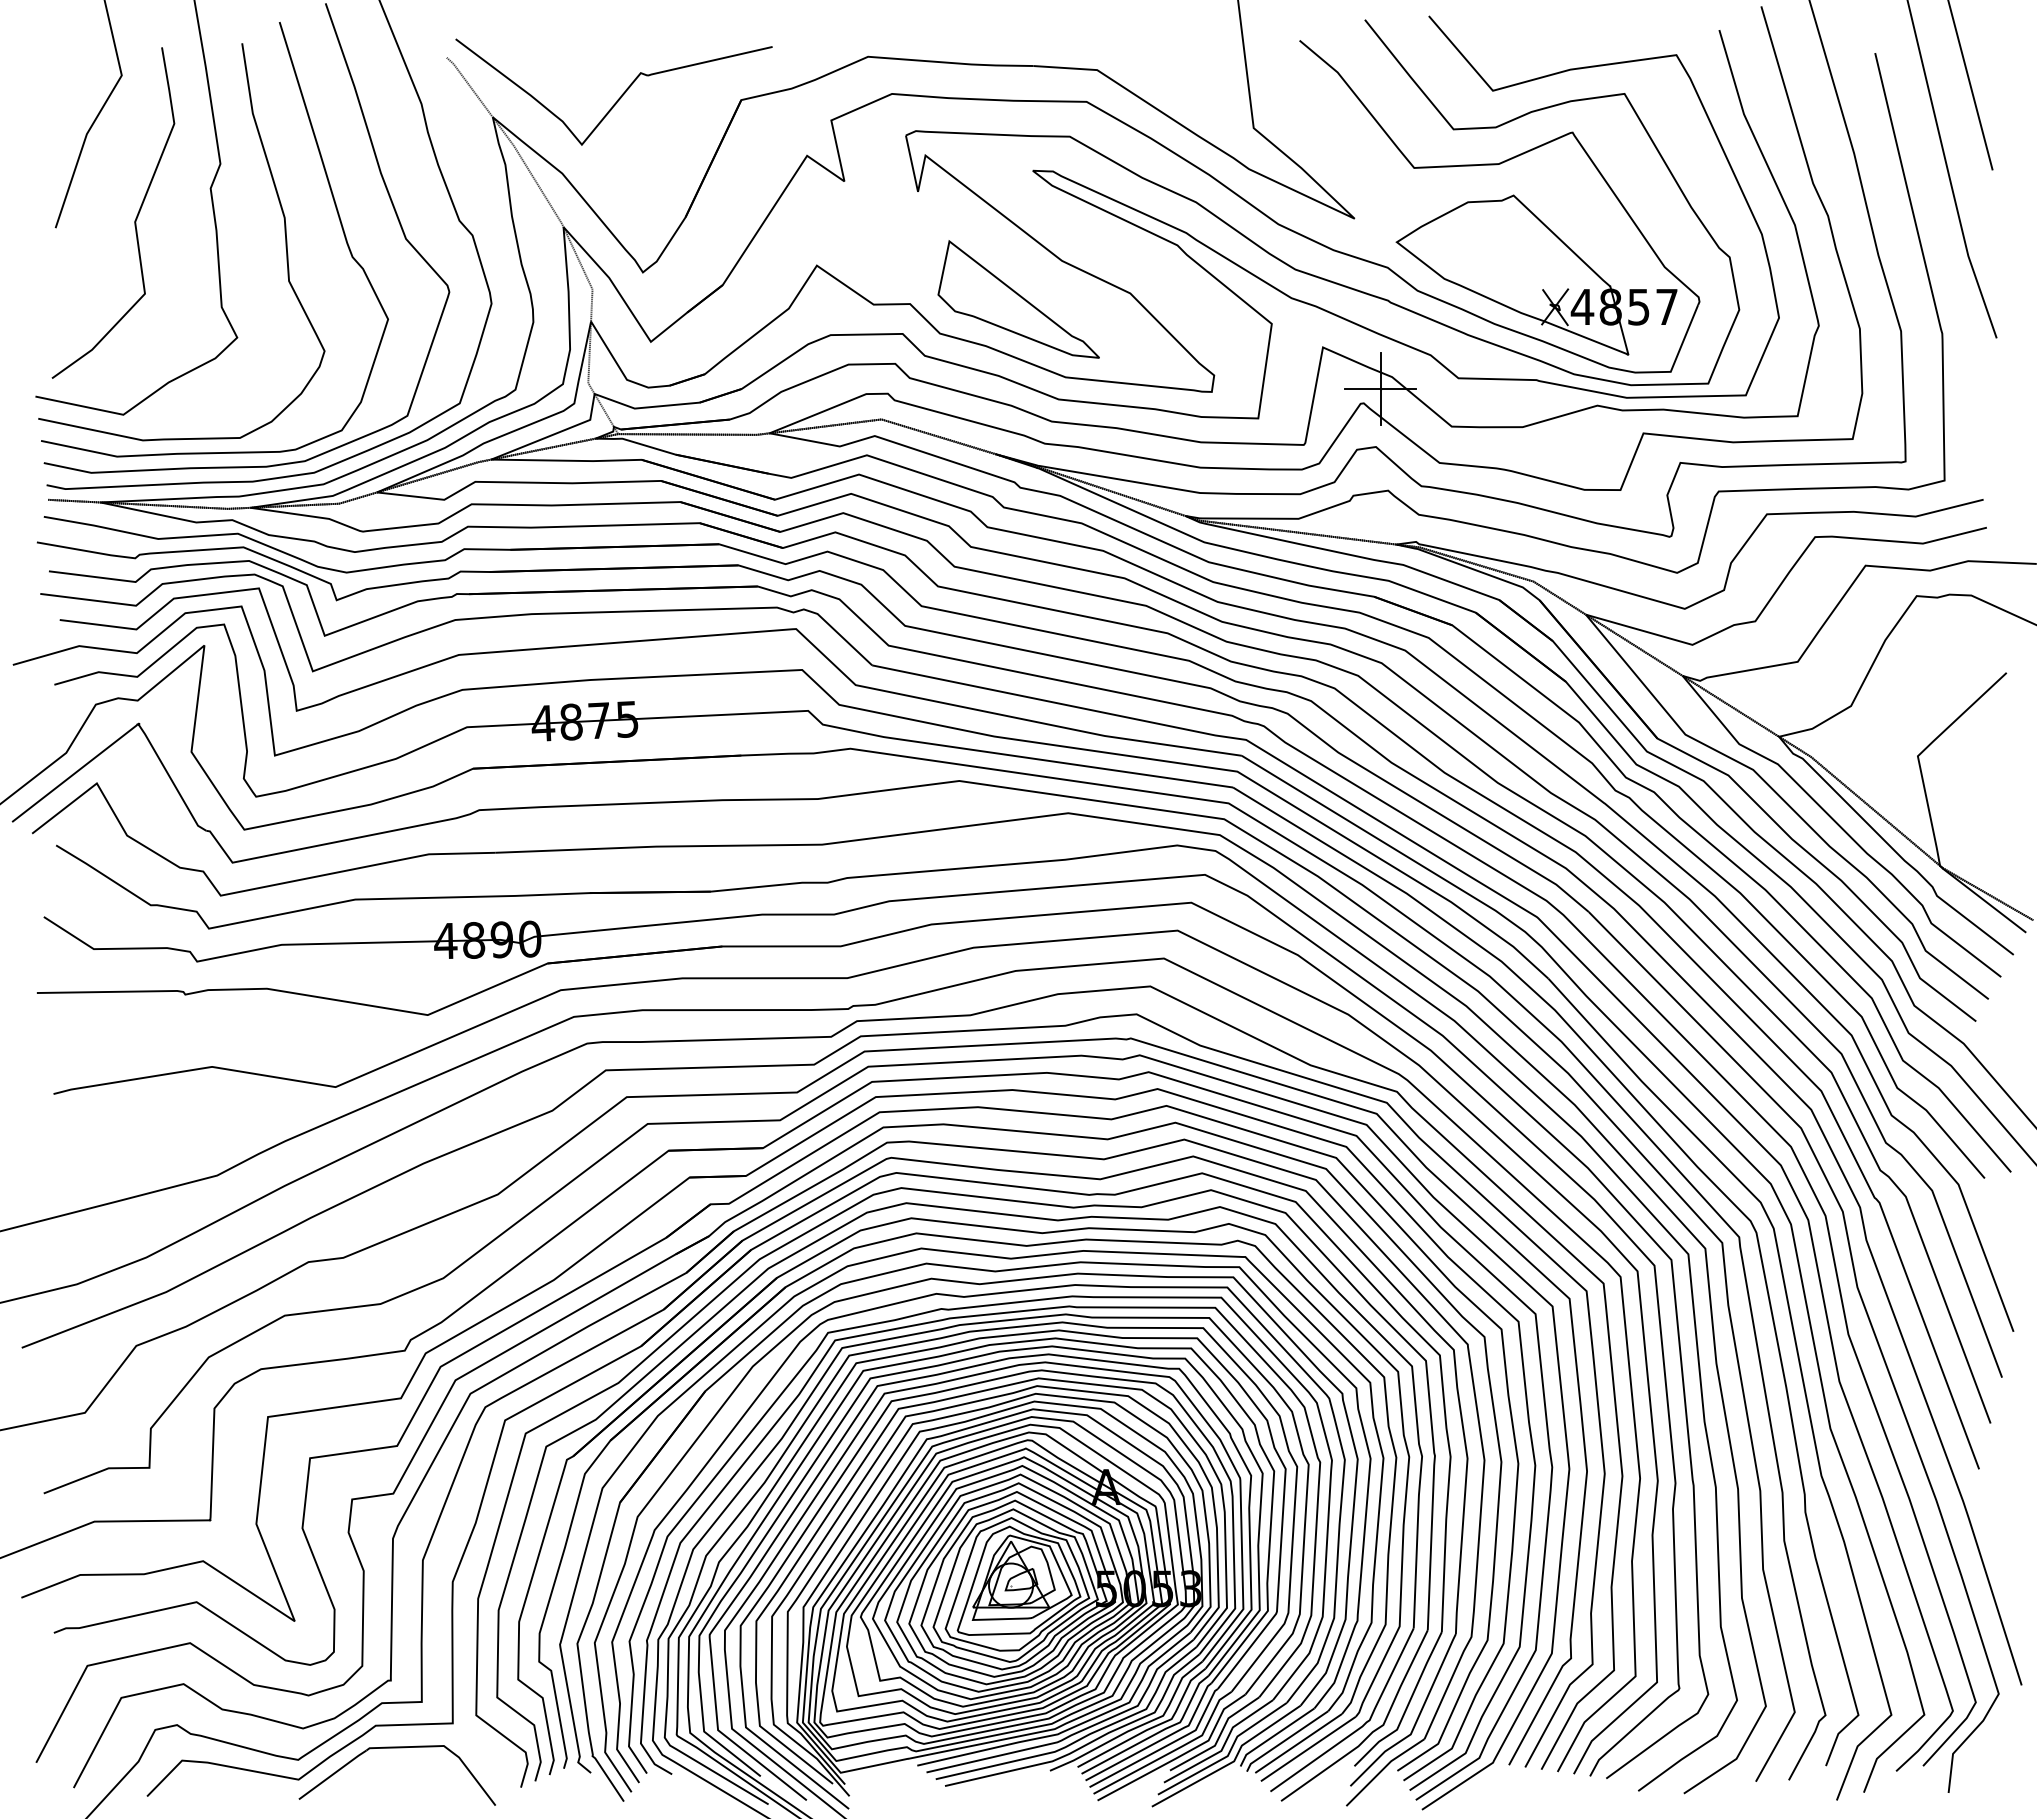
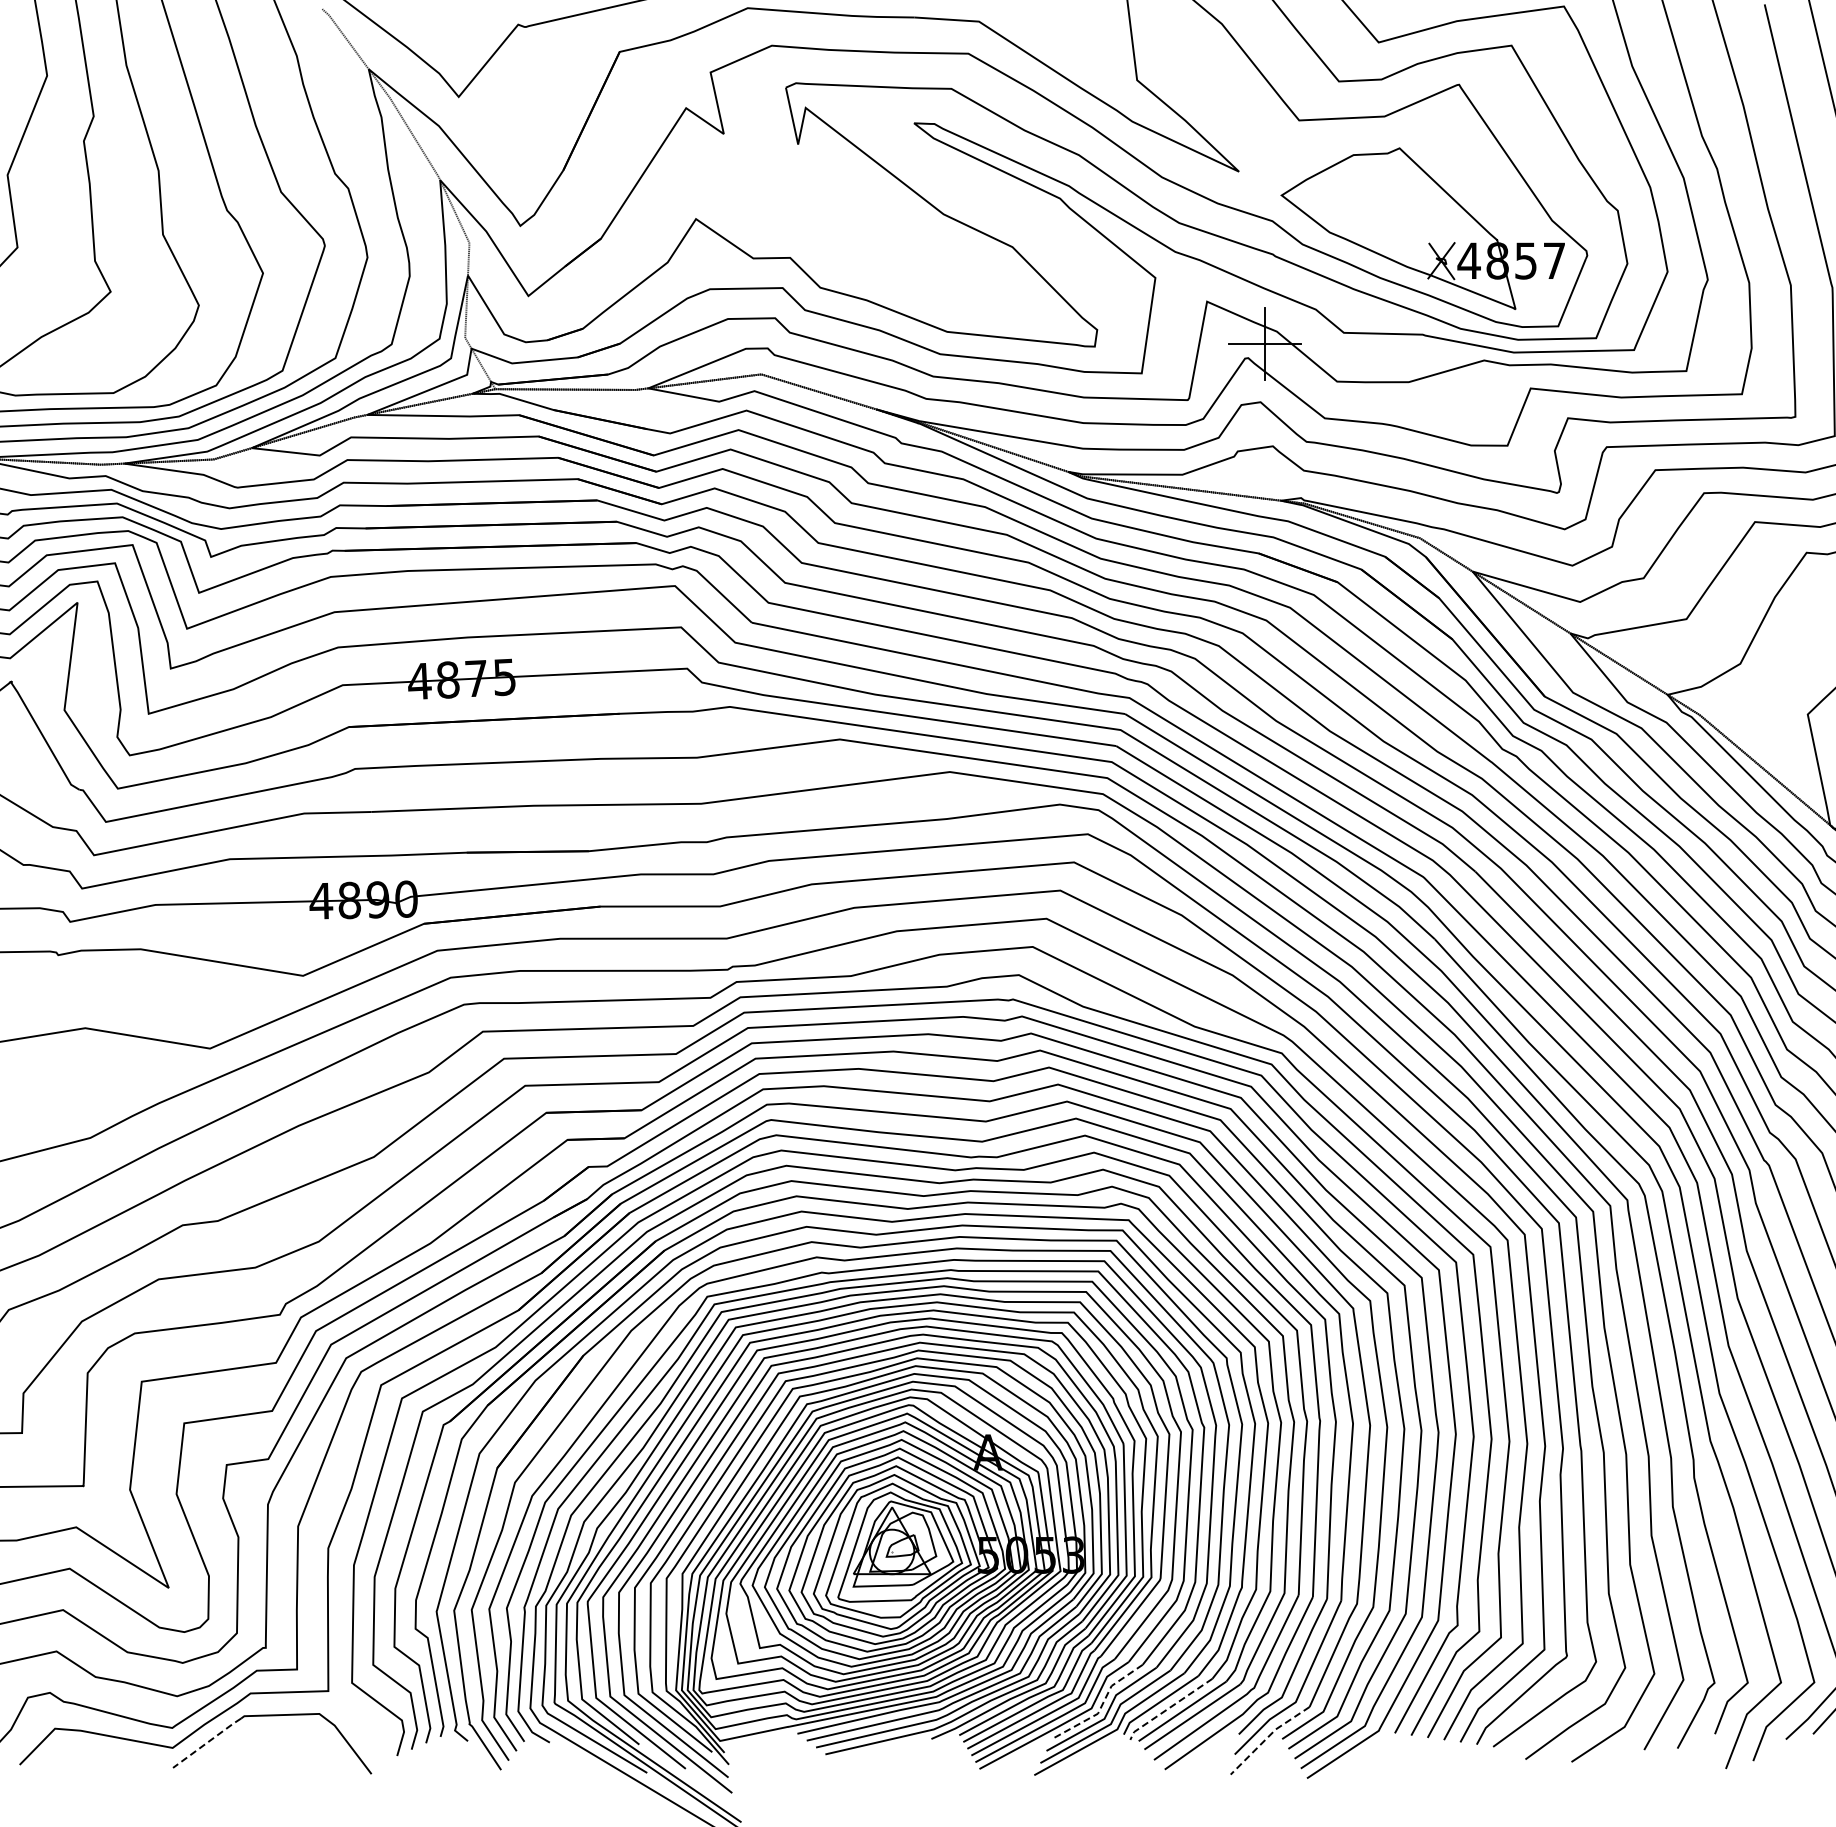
part: (1018, 299) -> (899, 253), removed
line: (1218, 1738) -> (1101, 1706), solid -> dashed
line: (1285, 1740) -> (1169, 1708), solid -> dashed
line: (1382, 1769) -> (1267, 1737), solid -> dashed
line: (332, 1774) -> (206, 1742), solid -> dashed

